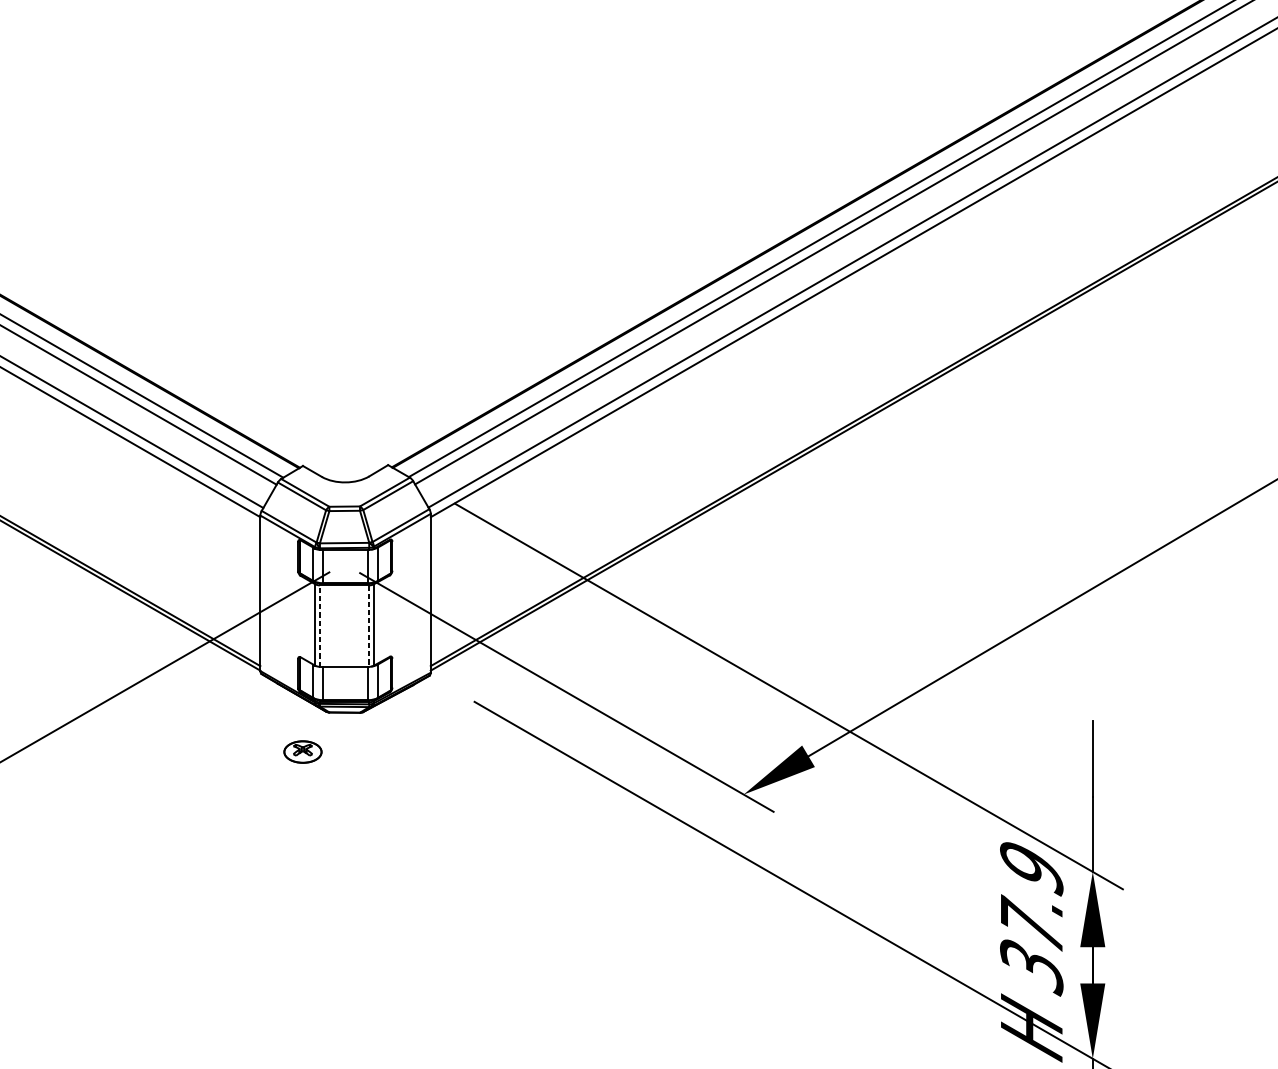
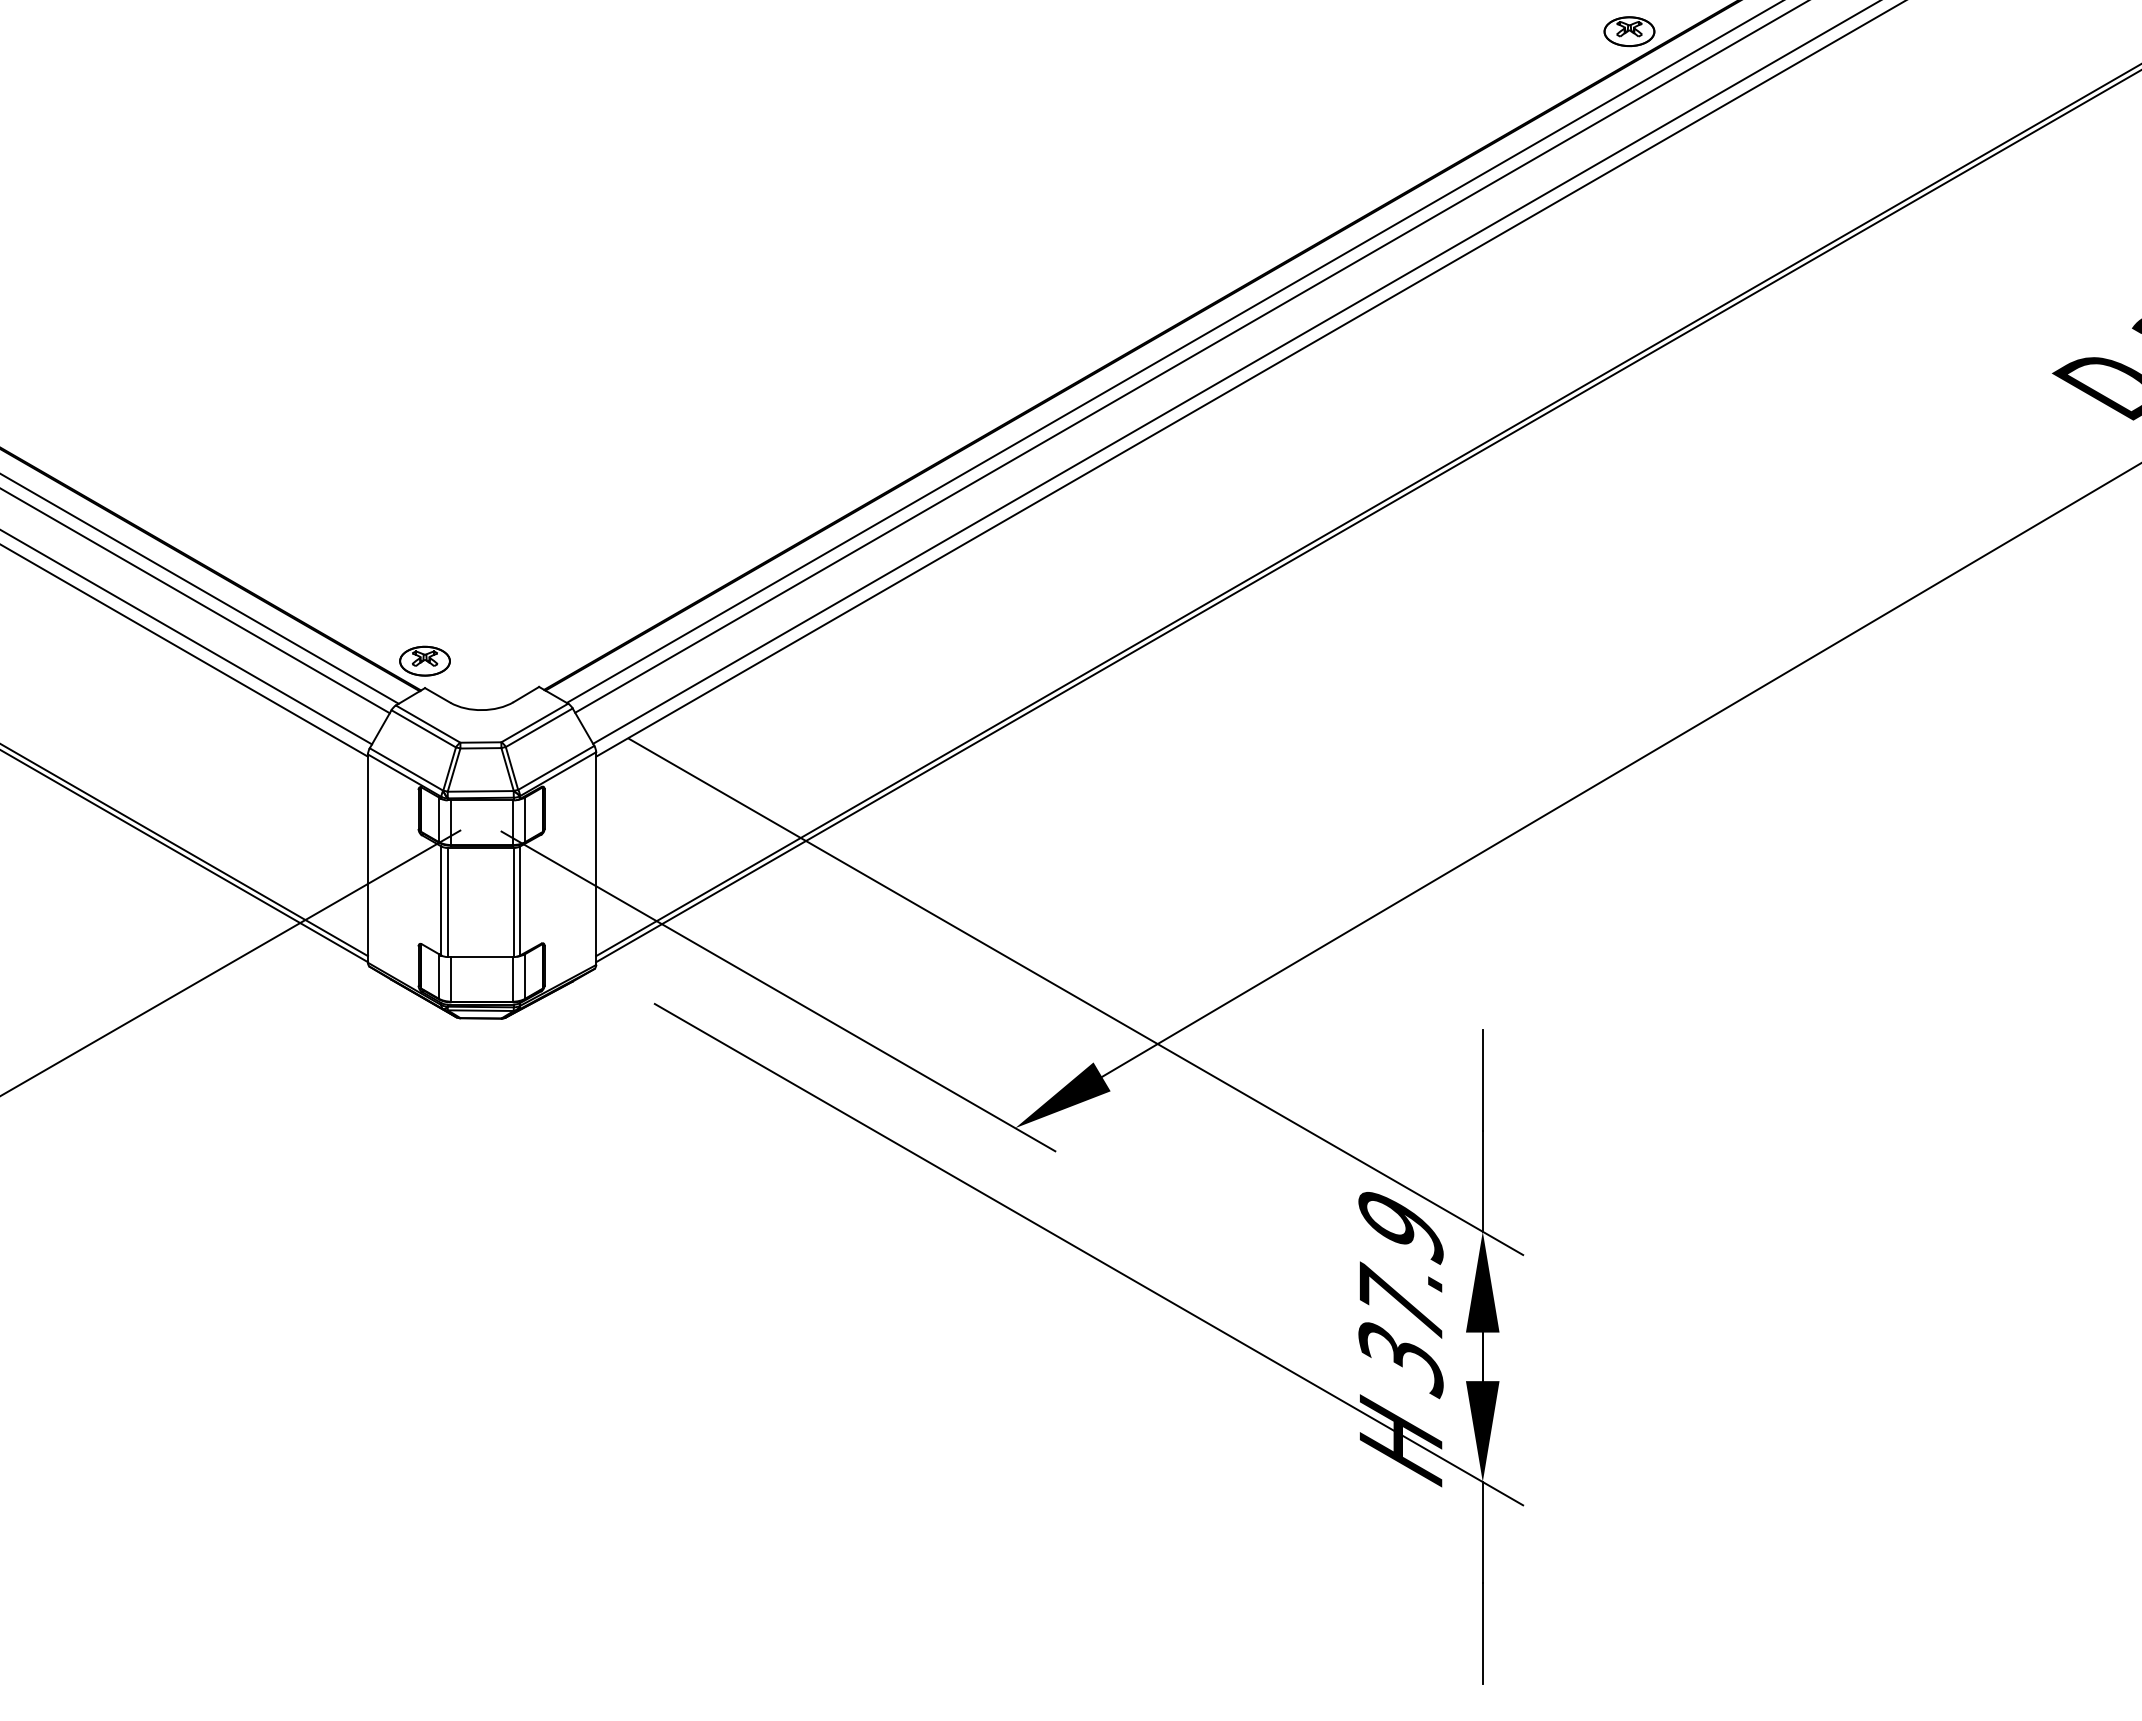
line: (319, 626) -> (447, 902), dashed -> solid
line: (369, 626) -> (513, 902), dashed -> solid
part: (302, 751) -> (424, 660), moved

